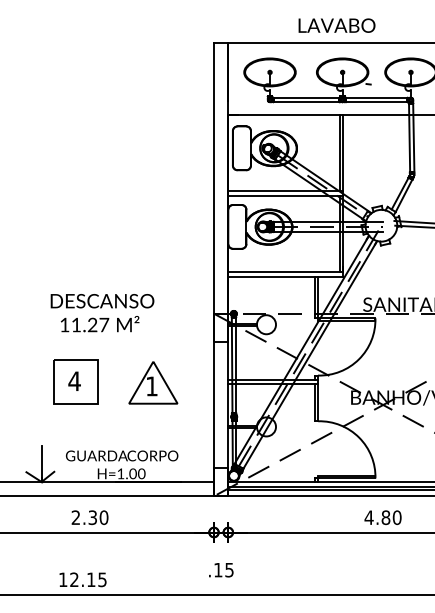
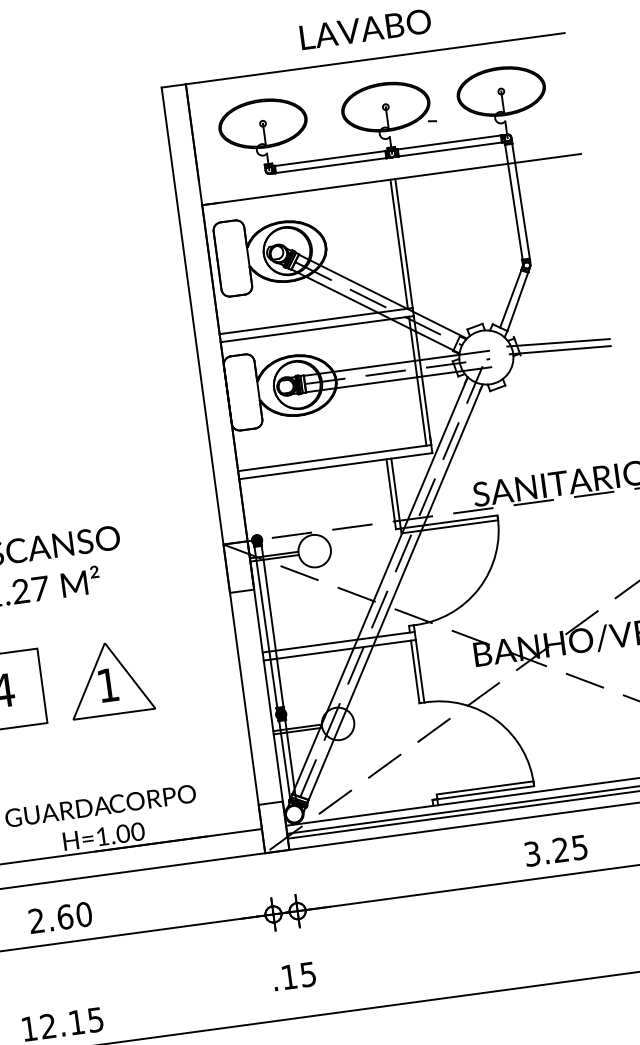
part: (153, 382) -> (109, 678), moved
text: (92, 517) -> (64, 916), 2.30 -> 2.60
text: (382, 517) -> (554, 850), 4.80 -> 3.25

